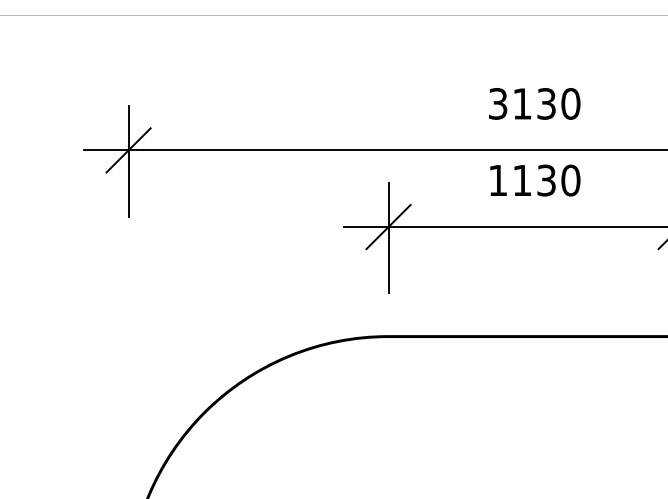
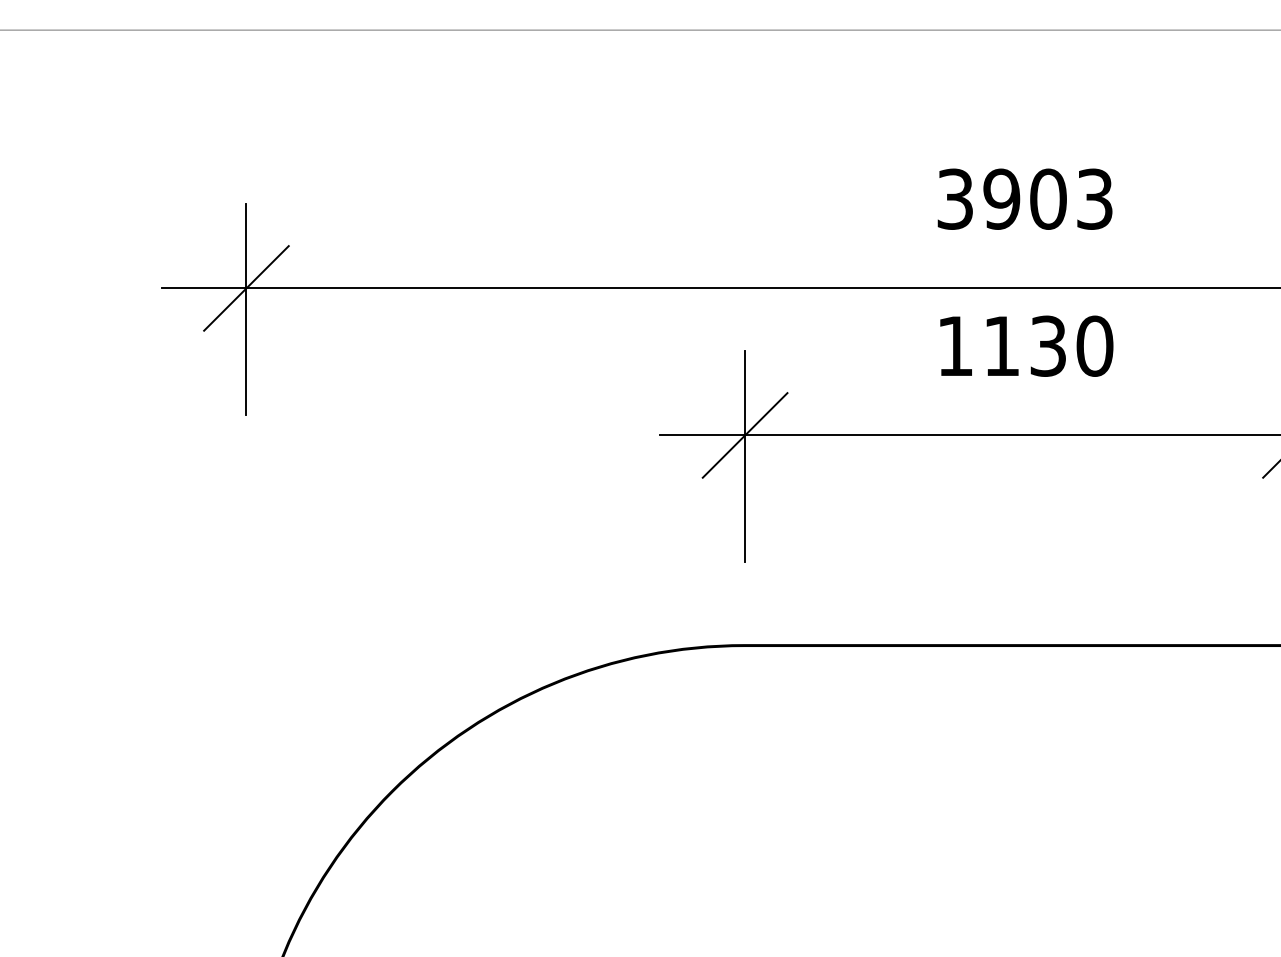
text: (546, 103) -> (1048, 198), 3130 -> 3903

